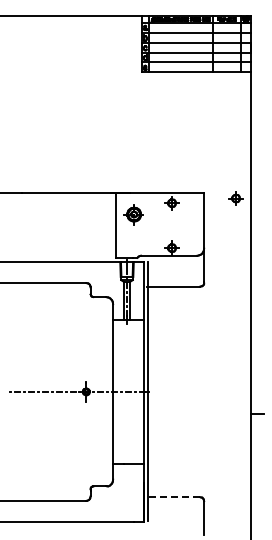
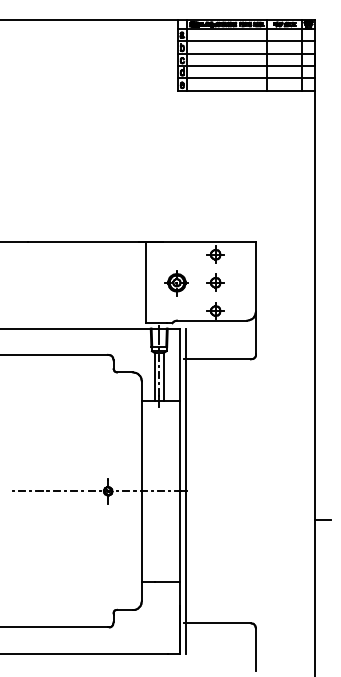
part: (235, 198) -> (214, 282), moved
part: (133, 214) -> (176, 282), moved
line: (173, 497) -> (217, 623), dashed -> solid

